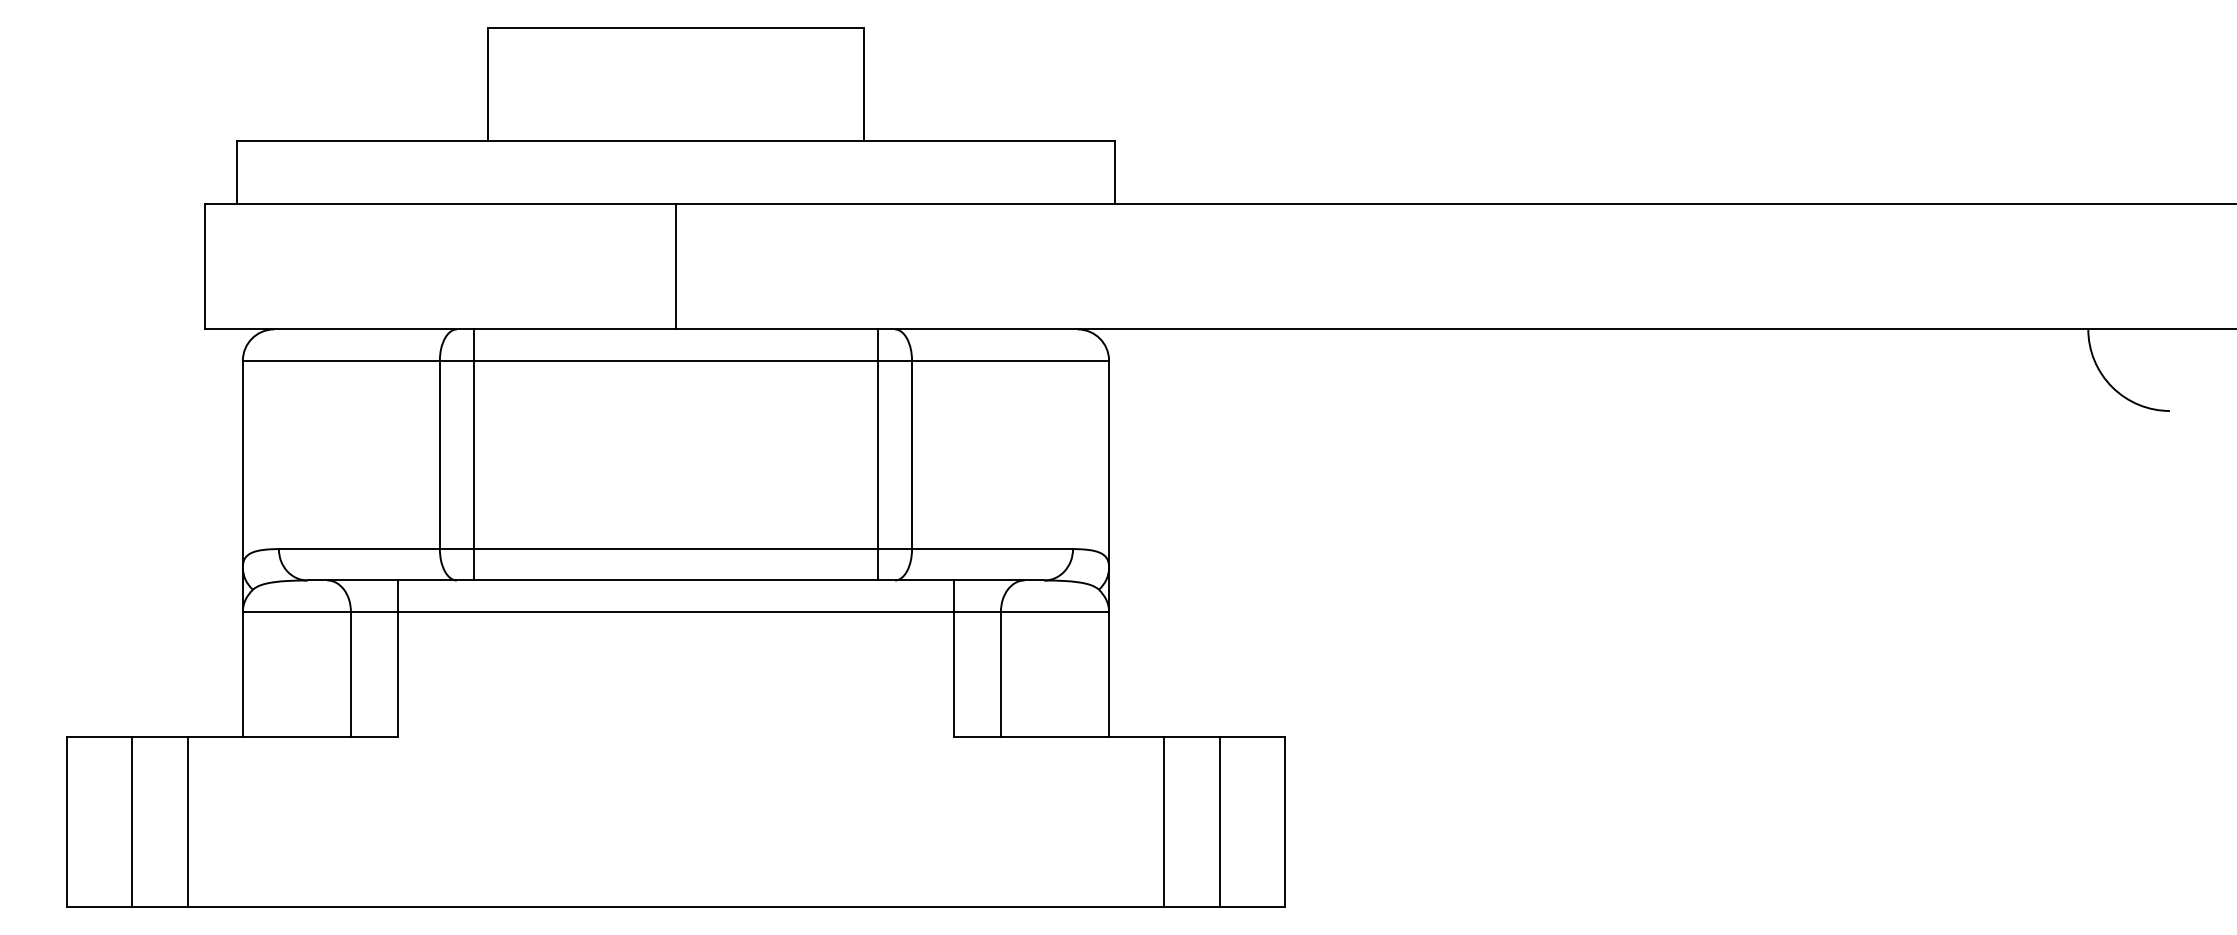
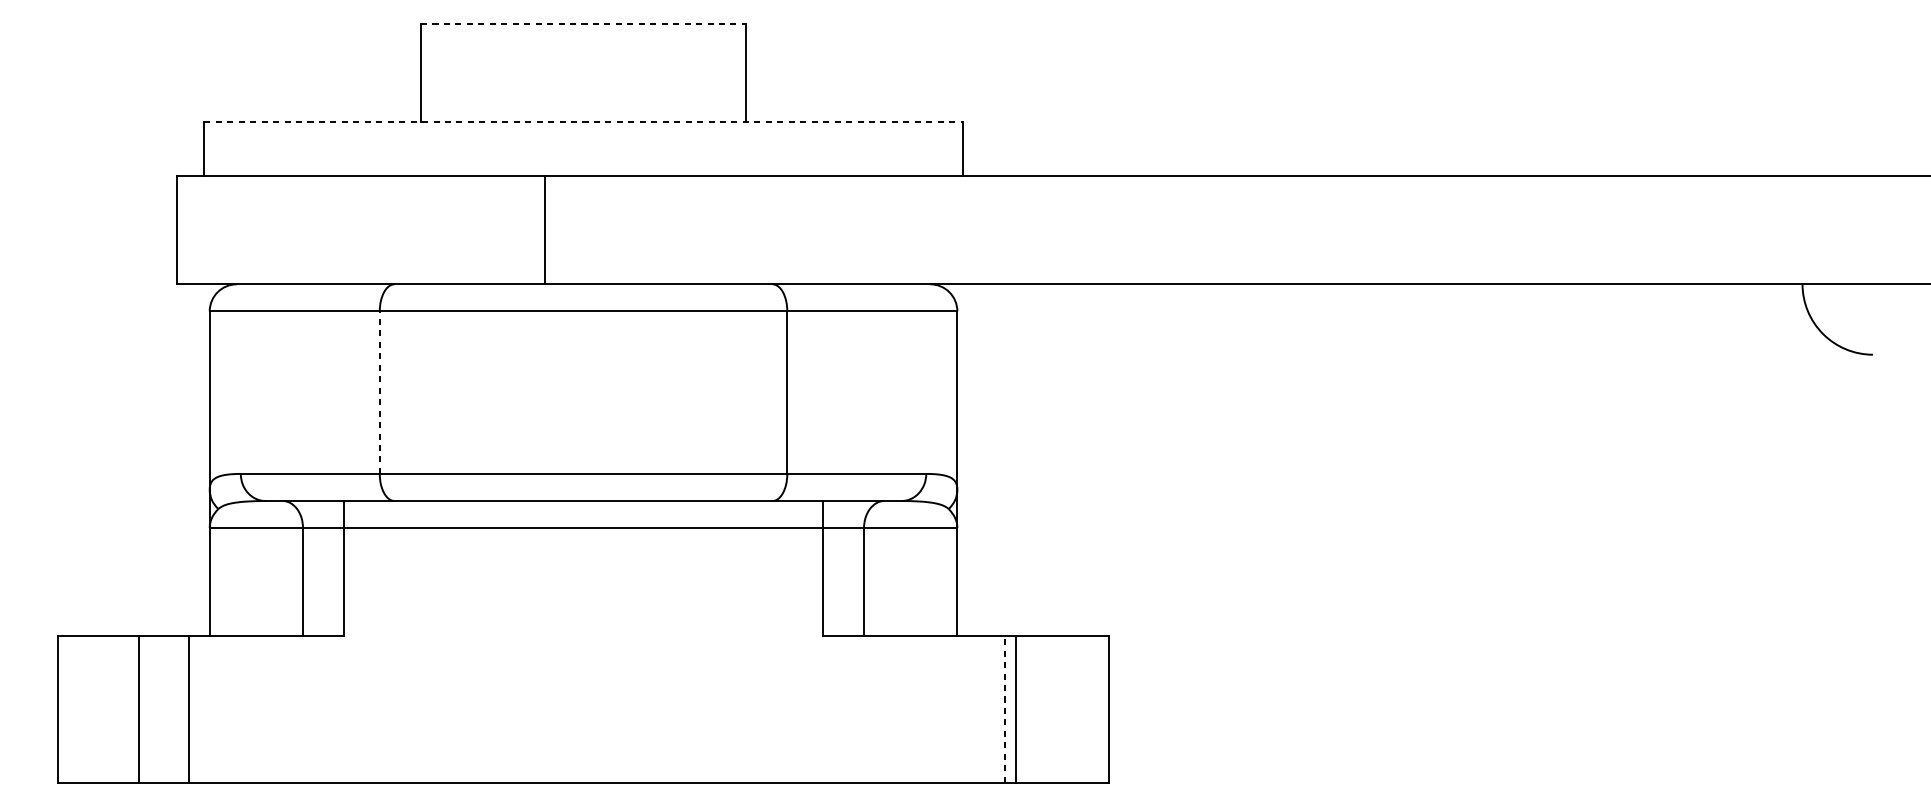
line: (676, 28) -> (584, 24), solid -> dashed
line: (676, 141) -> (584, 122), solid -> dashed
line: (675, 266) -> (544, 230), moved
line: (439, 454) -> (379, 392), solid -> dashed
line: (474, 454) -> (409, 392), removed
line: (877, 454) -> (757, 392), removed
line: (131, 821) -> (138, 709), moved
line: (187, 821) -> (188, 709), moved
line: (1220, 821) -> (1016, 709), moved
line: (1164, 822) -> (1005, 709), solid -> dashed

